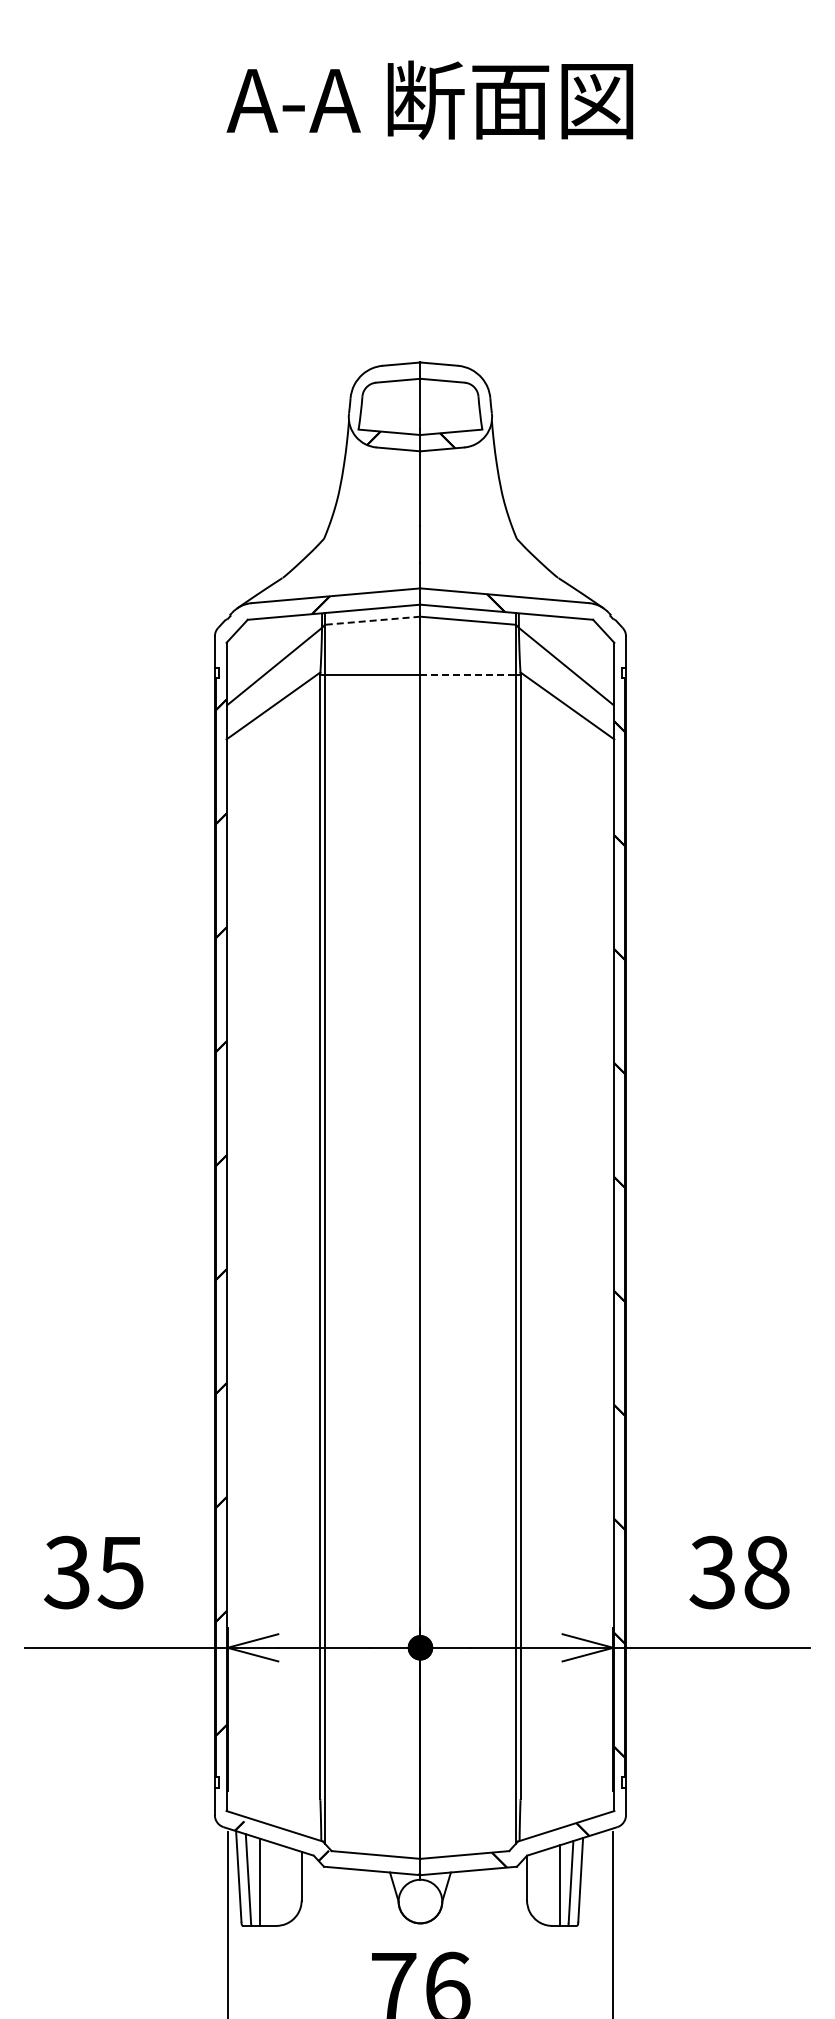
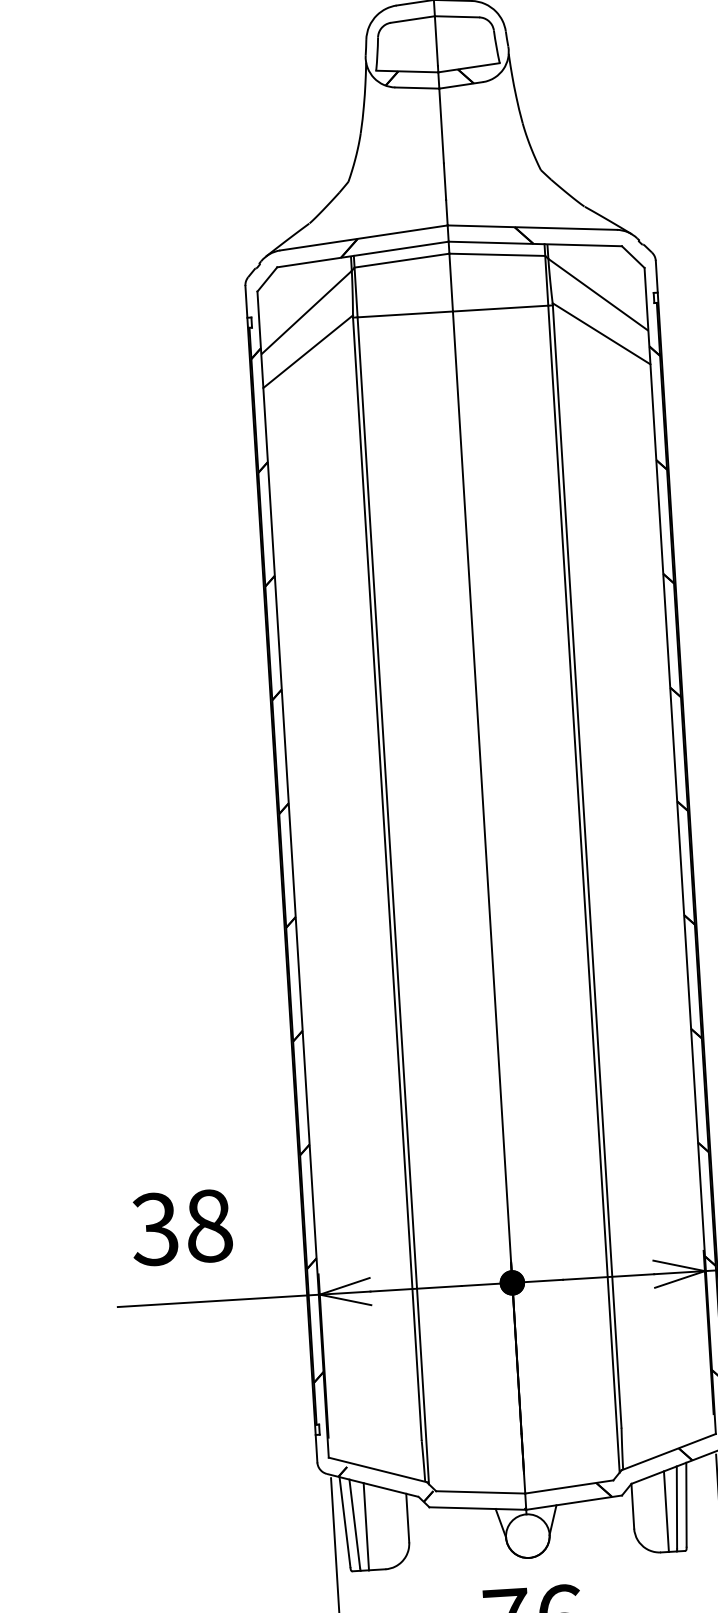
line: (372, 620) -> (401, 260), dashed -> solid
line: (468, 674) -> (500, 308), dashed -> solid
text: (120, 1572) -> (208, 1226), 35 -> 38

